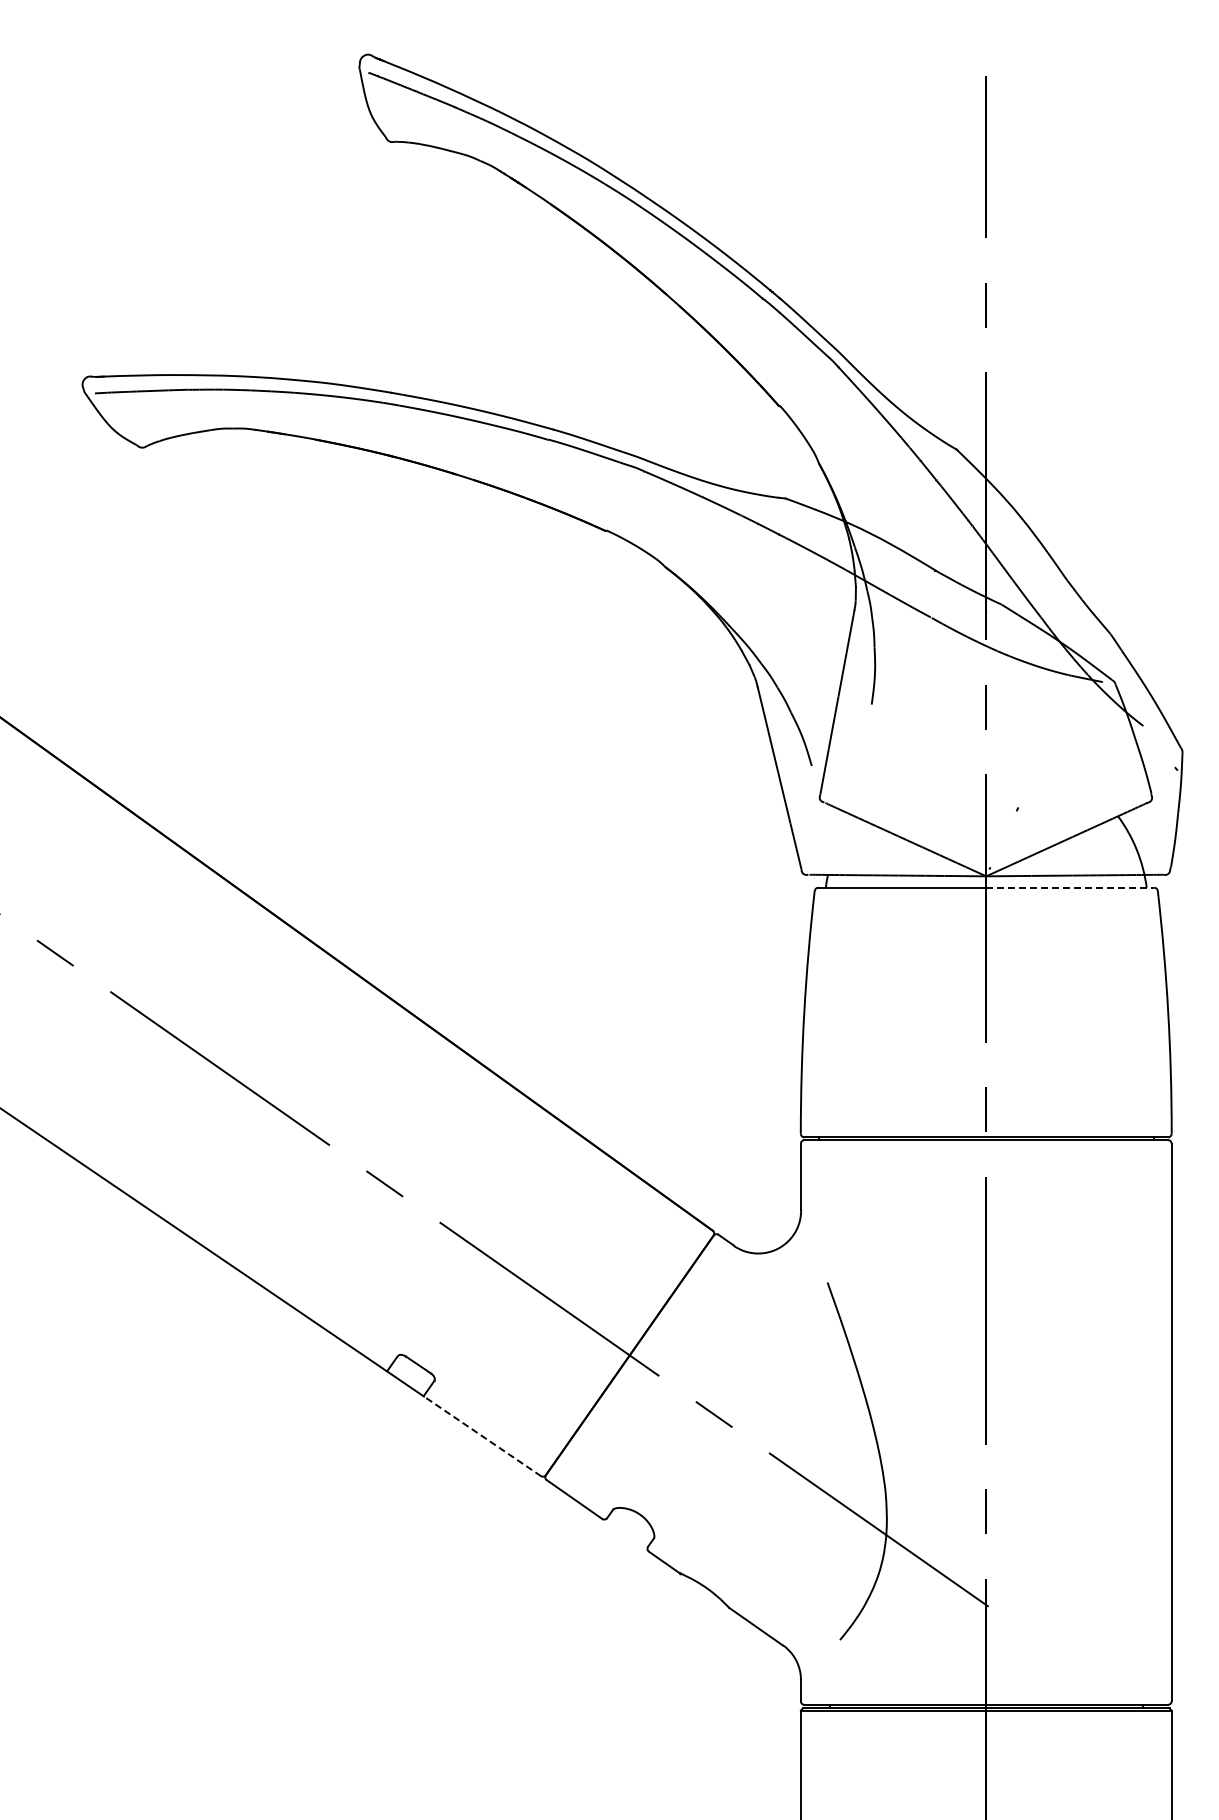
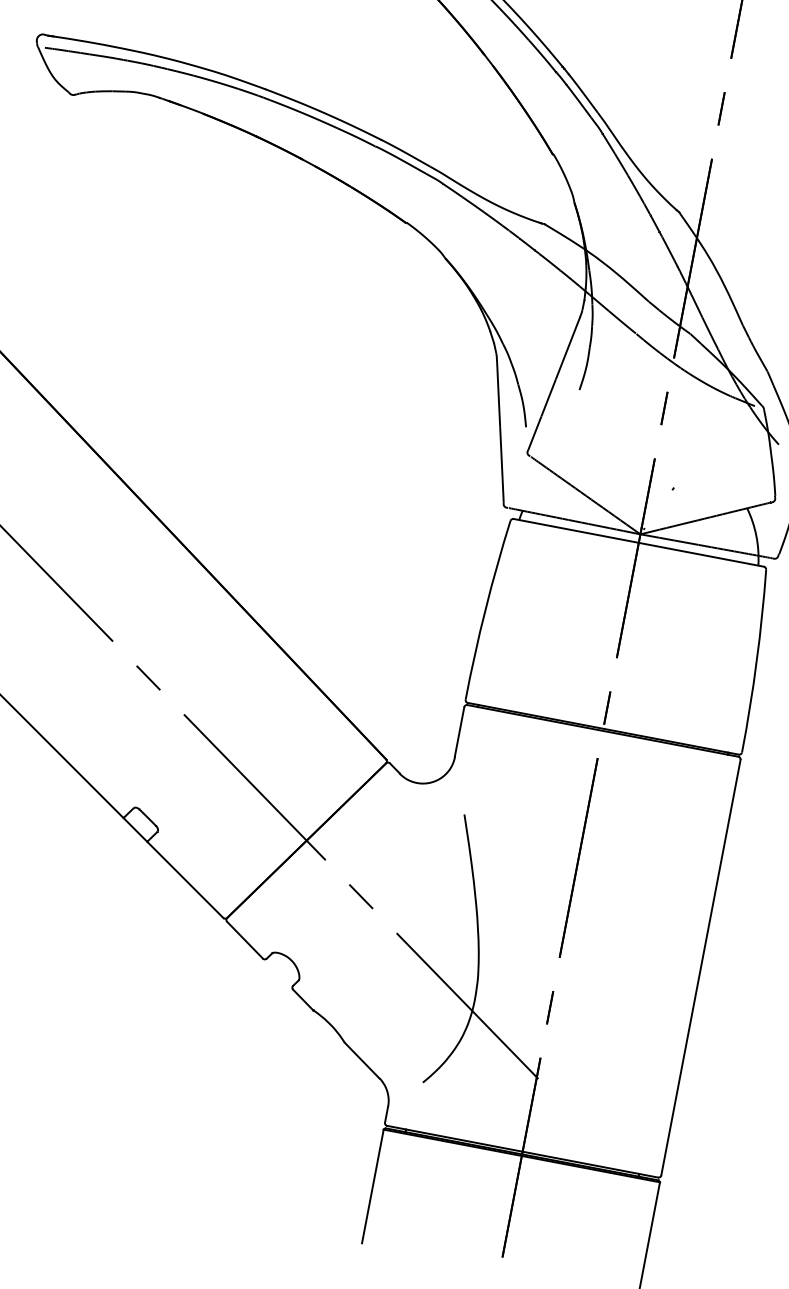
line: (1070, 887) -> (701, 554), dashed -> solid
line: (482, 1436) -> (185, 880), dashed -> solid

